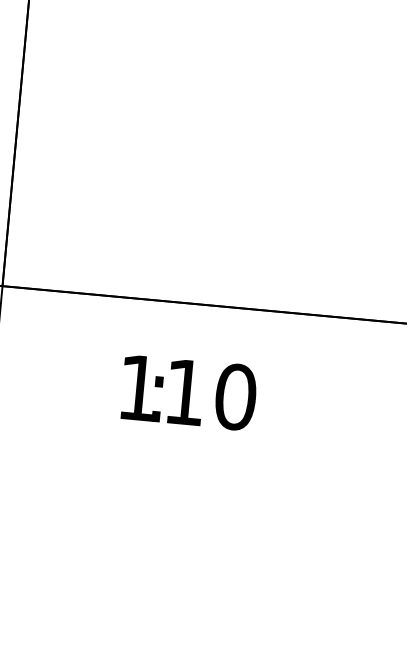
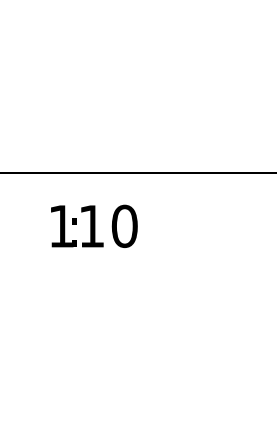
text: (189, 391) -> (94, 225), moved

